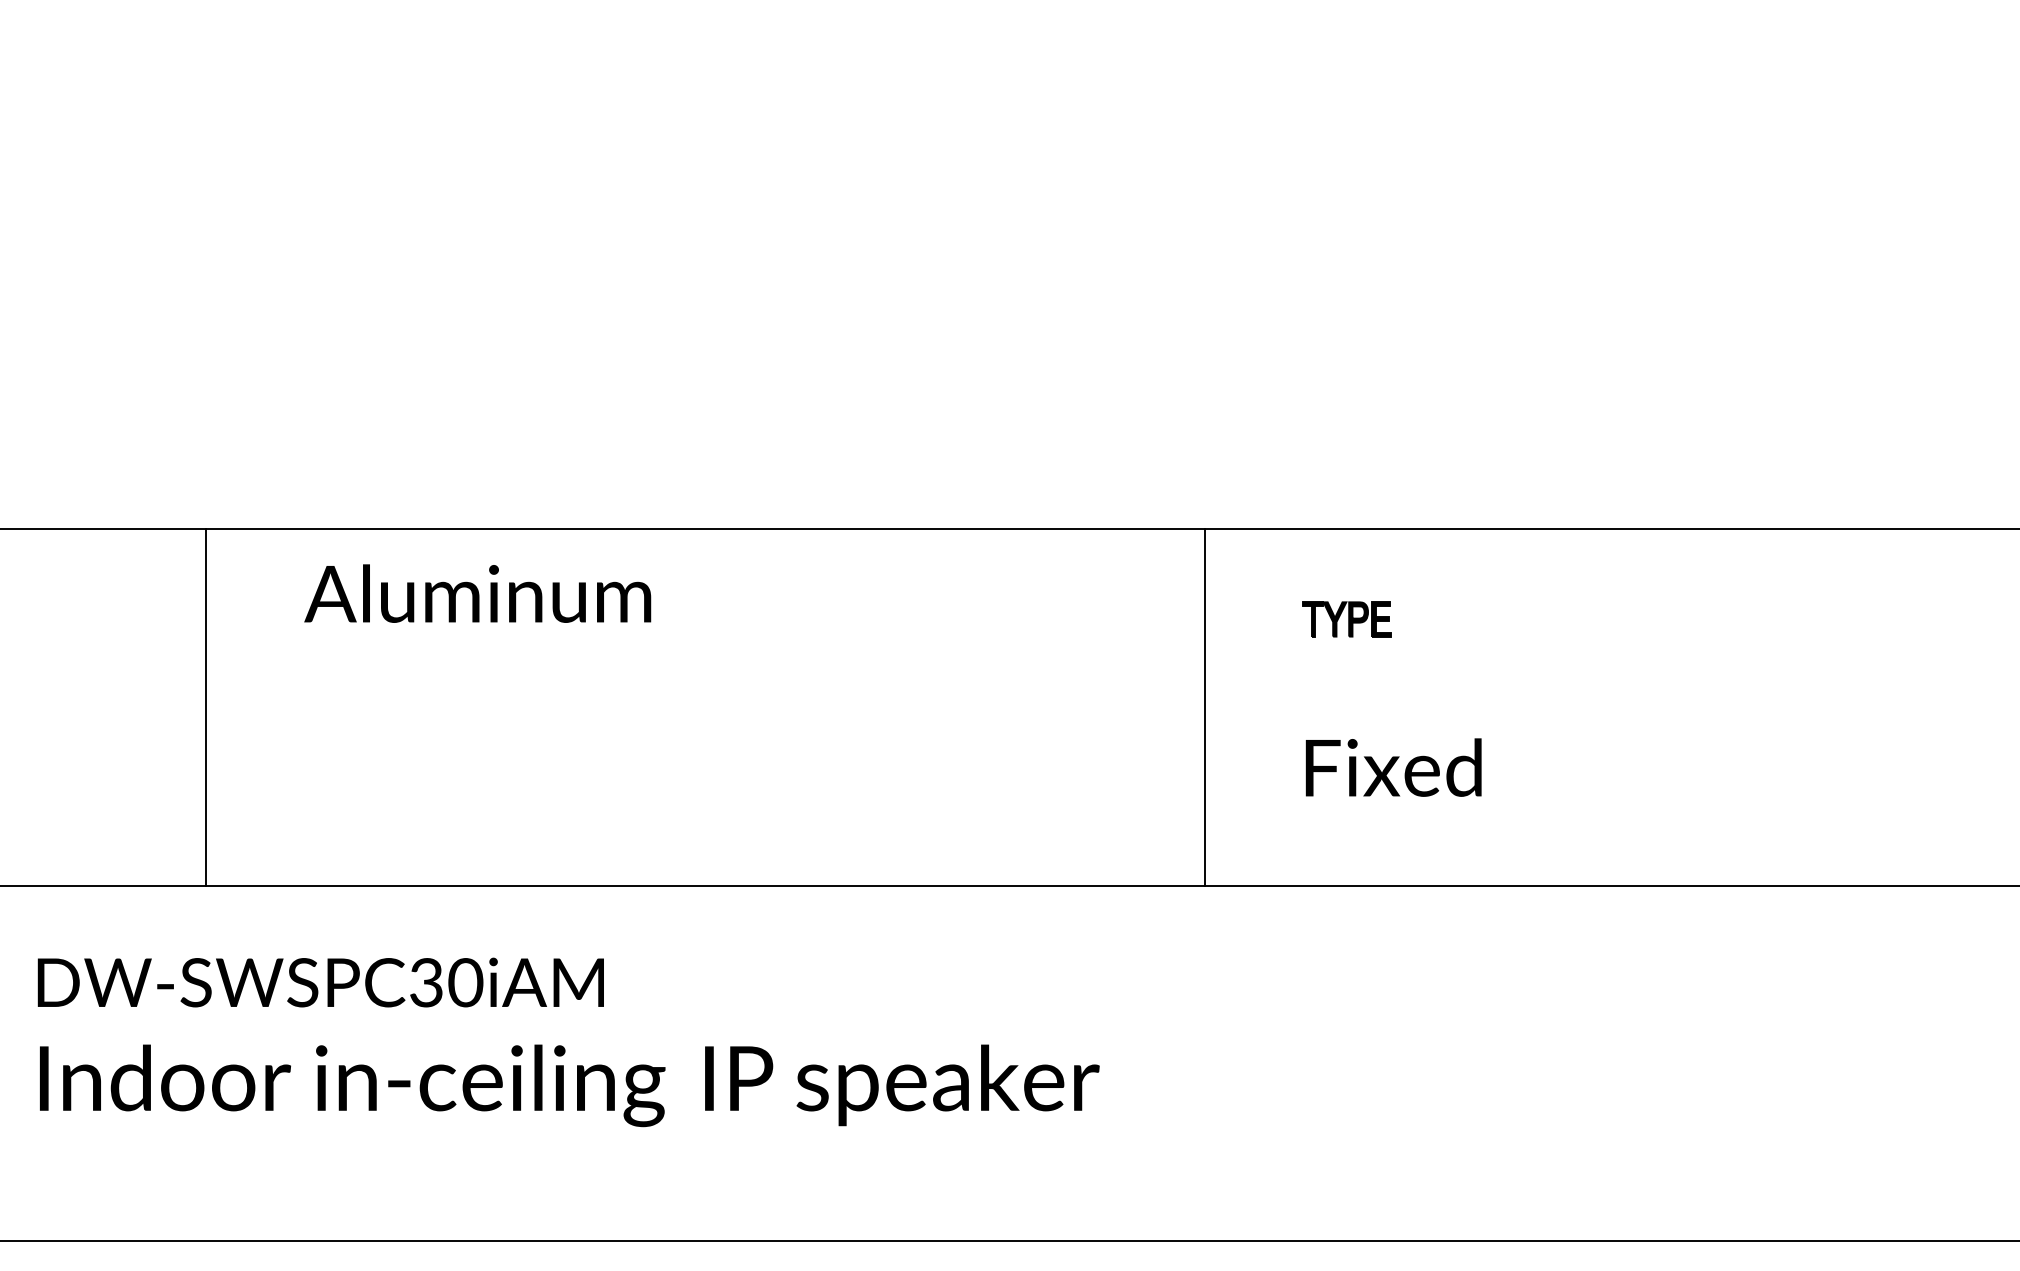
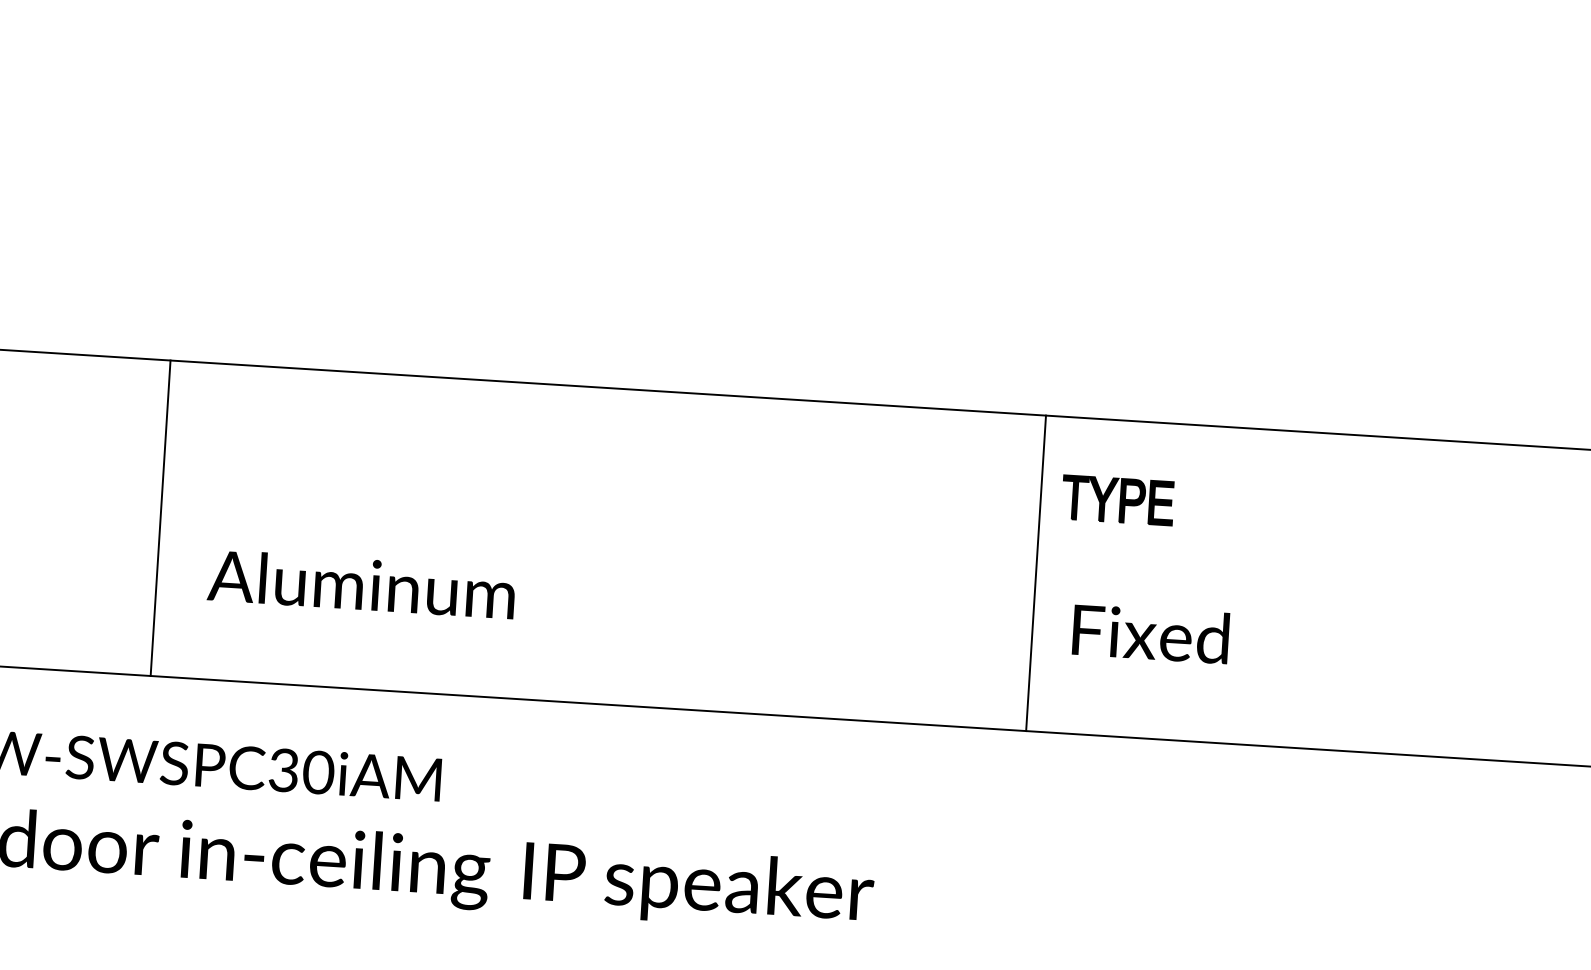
text: (477, 593) -> (361, 584), moved
part: (1346, 619) -> (1117, 500), size x1.43
line: (205, 706) -> (160, 517), moved
line: (1204, 706) -> (1035, 572), moved

